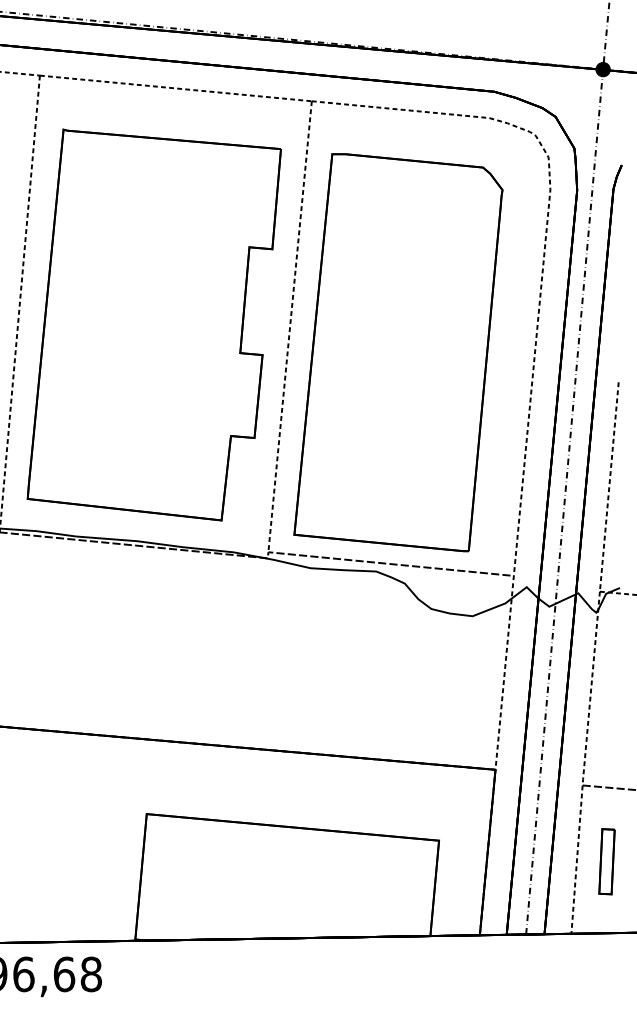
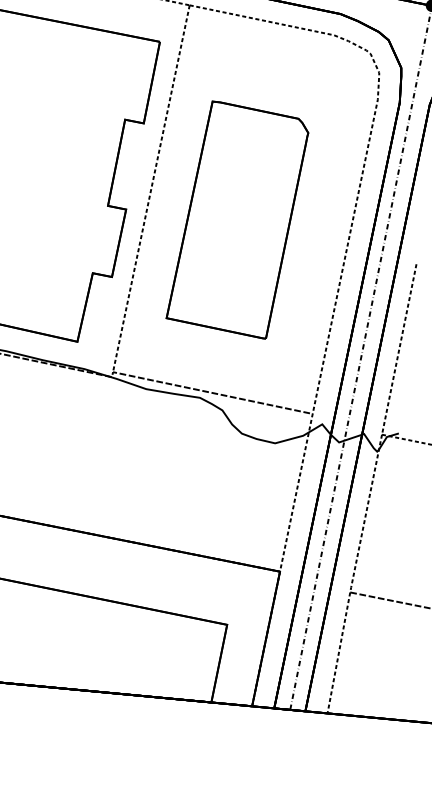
part: (398, 352) -> (238, 219), size x0.7
part: (606, 861) -> (362, 657), removed

